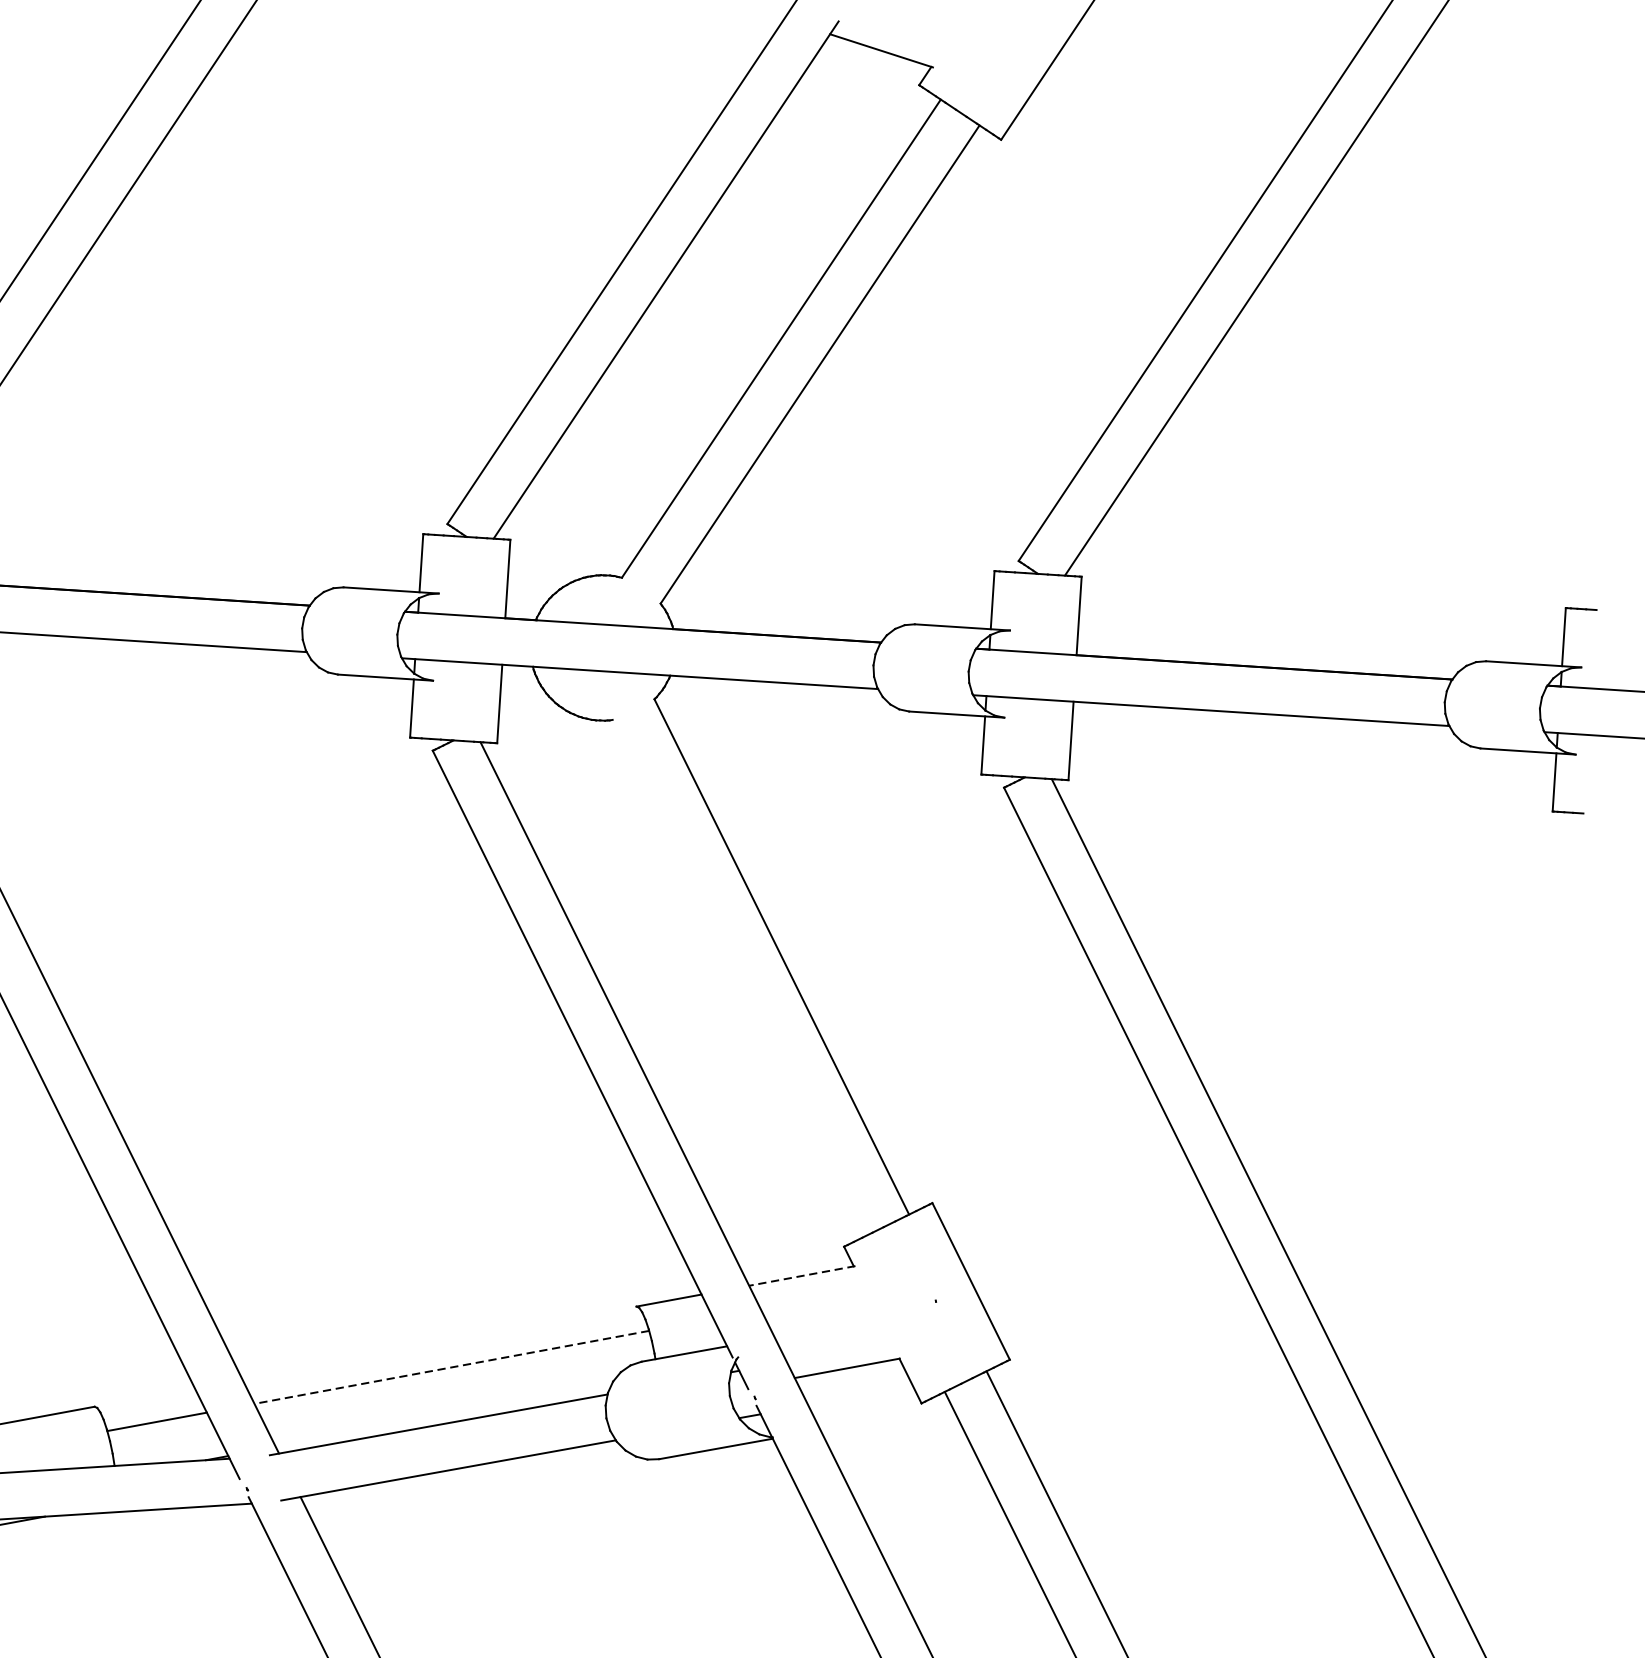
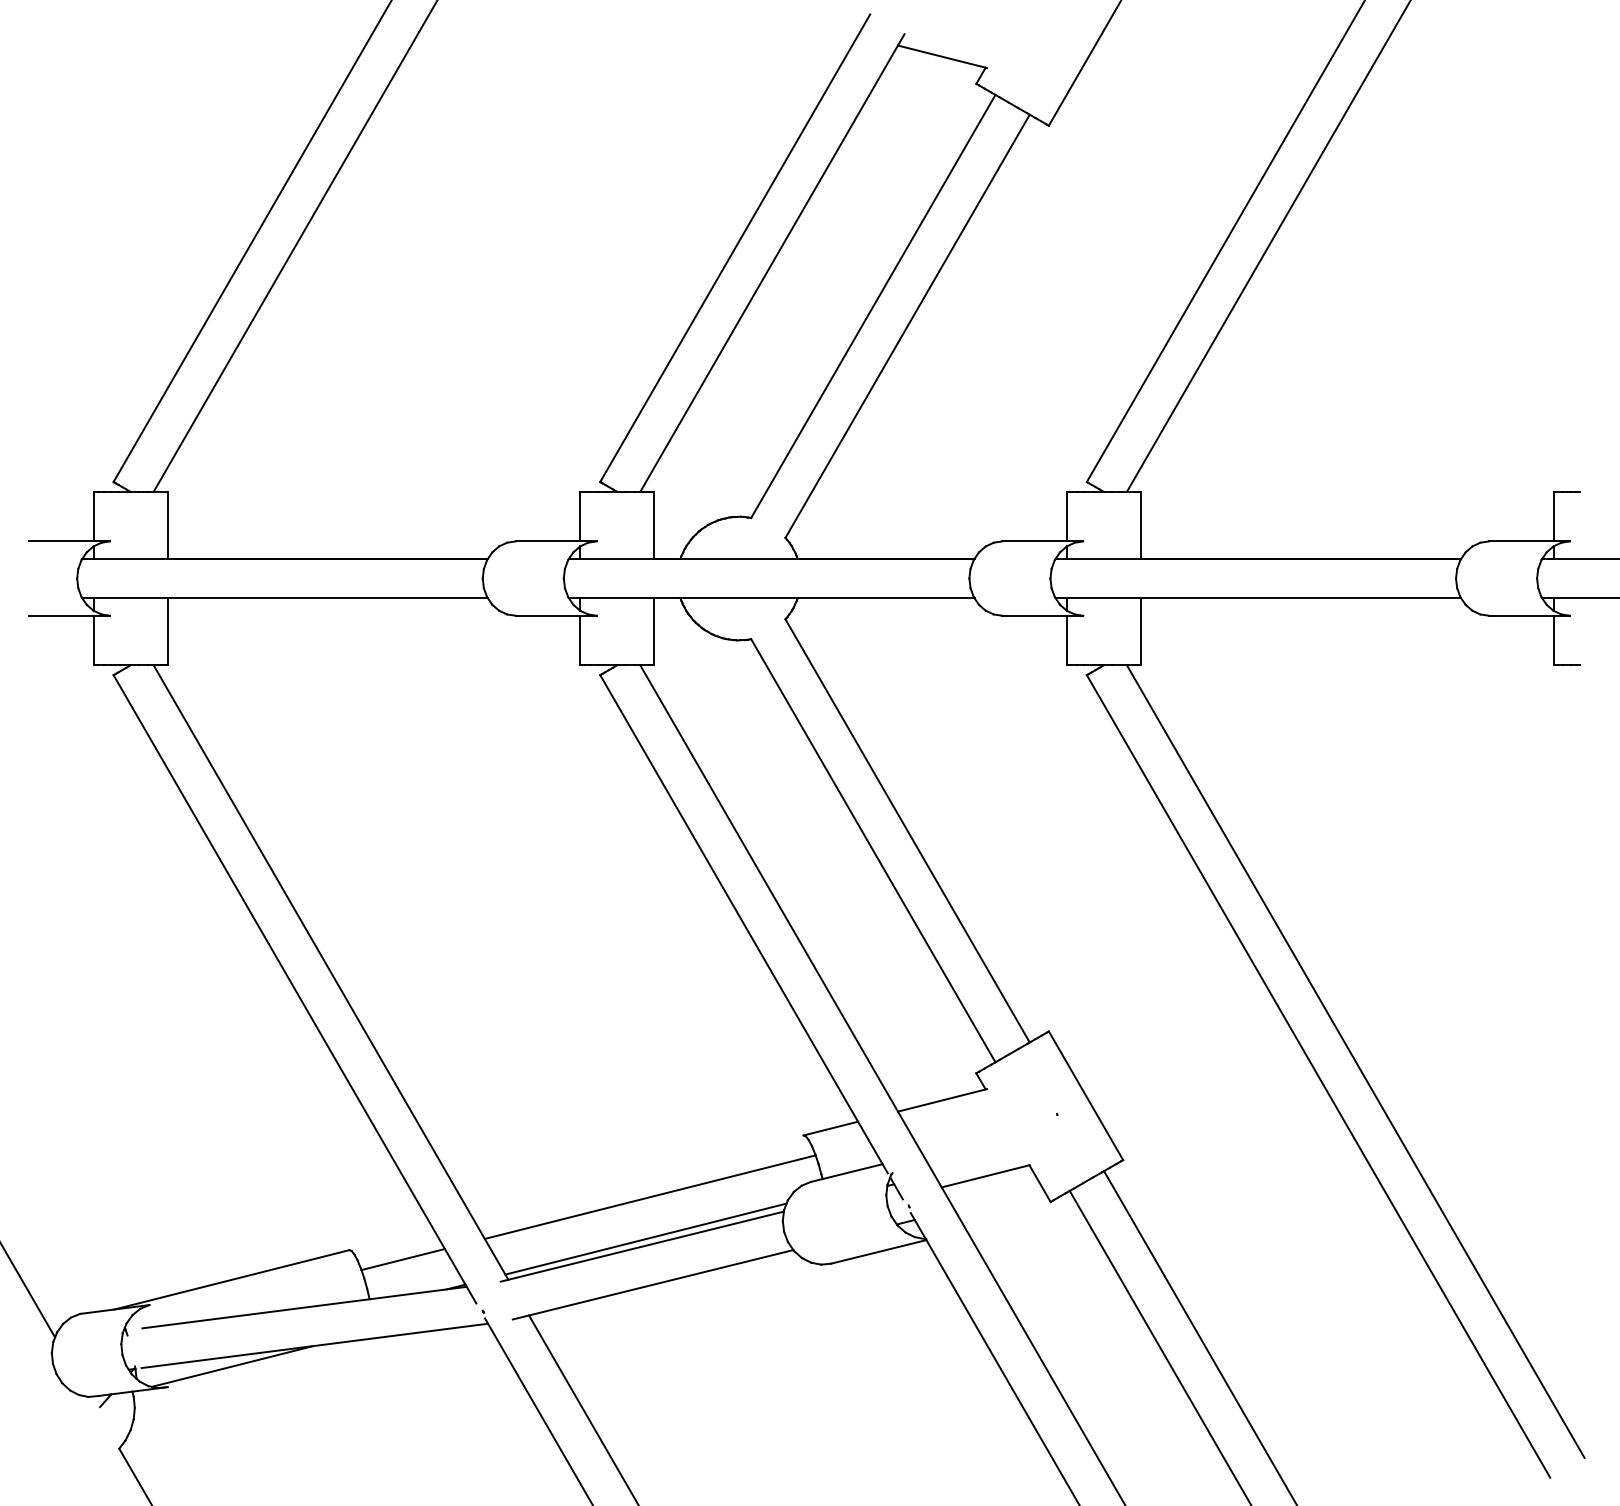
line: (740, 977) -> (873, 850), added
line: (802, 1276) -> (942, 1100), dashed -> solid
line: (452, 1367) -> (650, 1197), dashed -> solid
line: (443, 1415) -> (645, 1238), added

